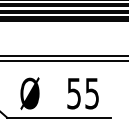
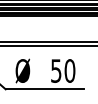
text: (91, 92) -> (69, 70), 55 -> 50

